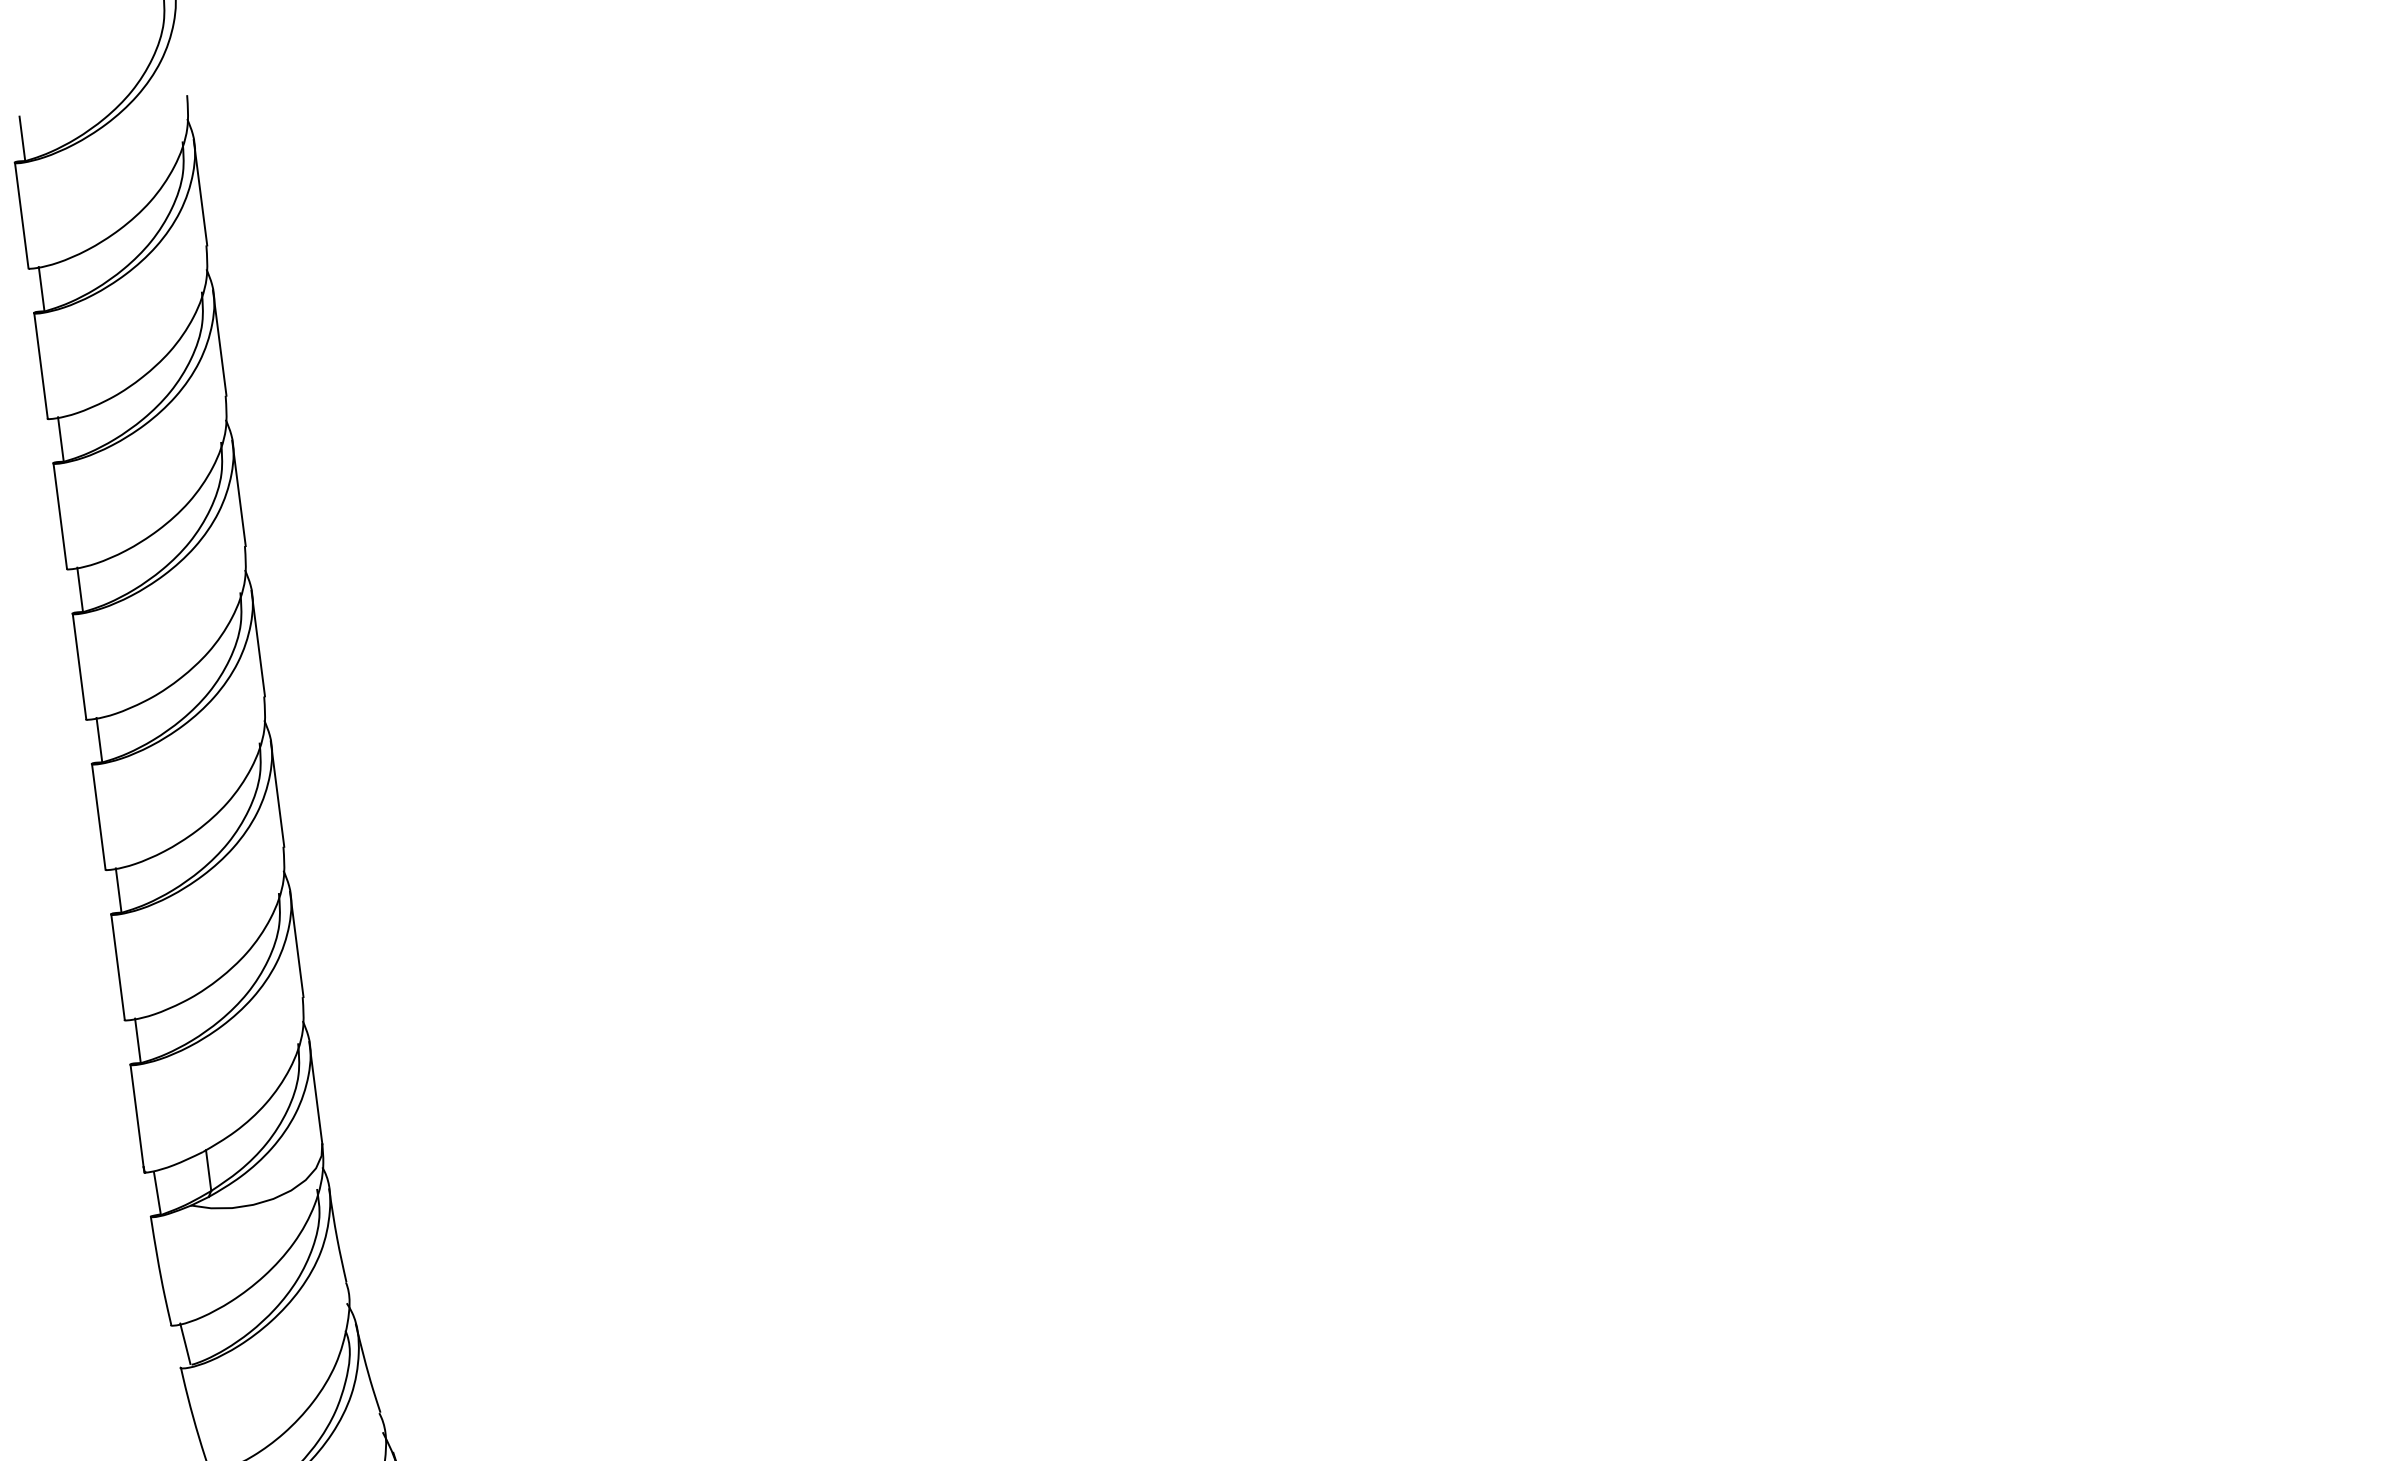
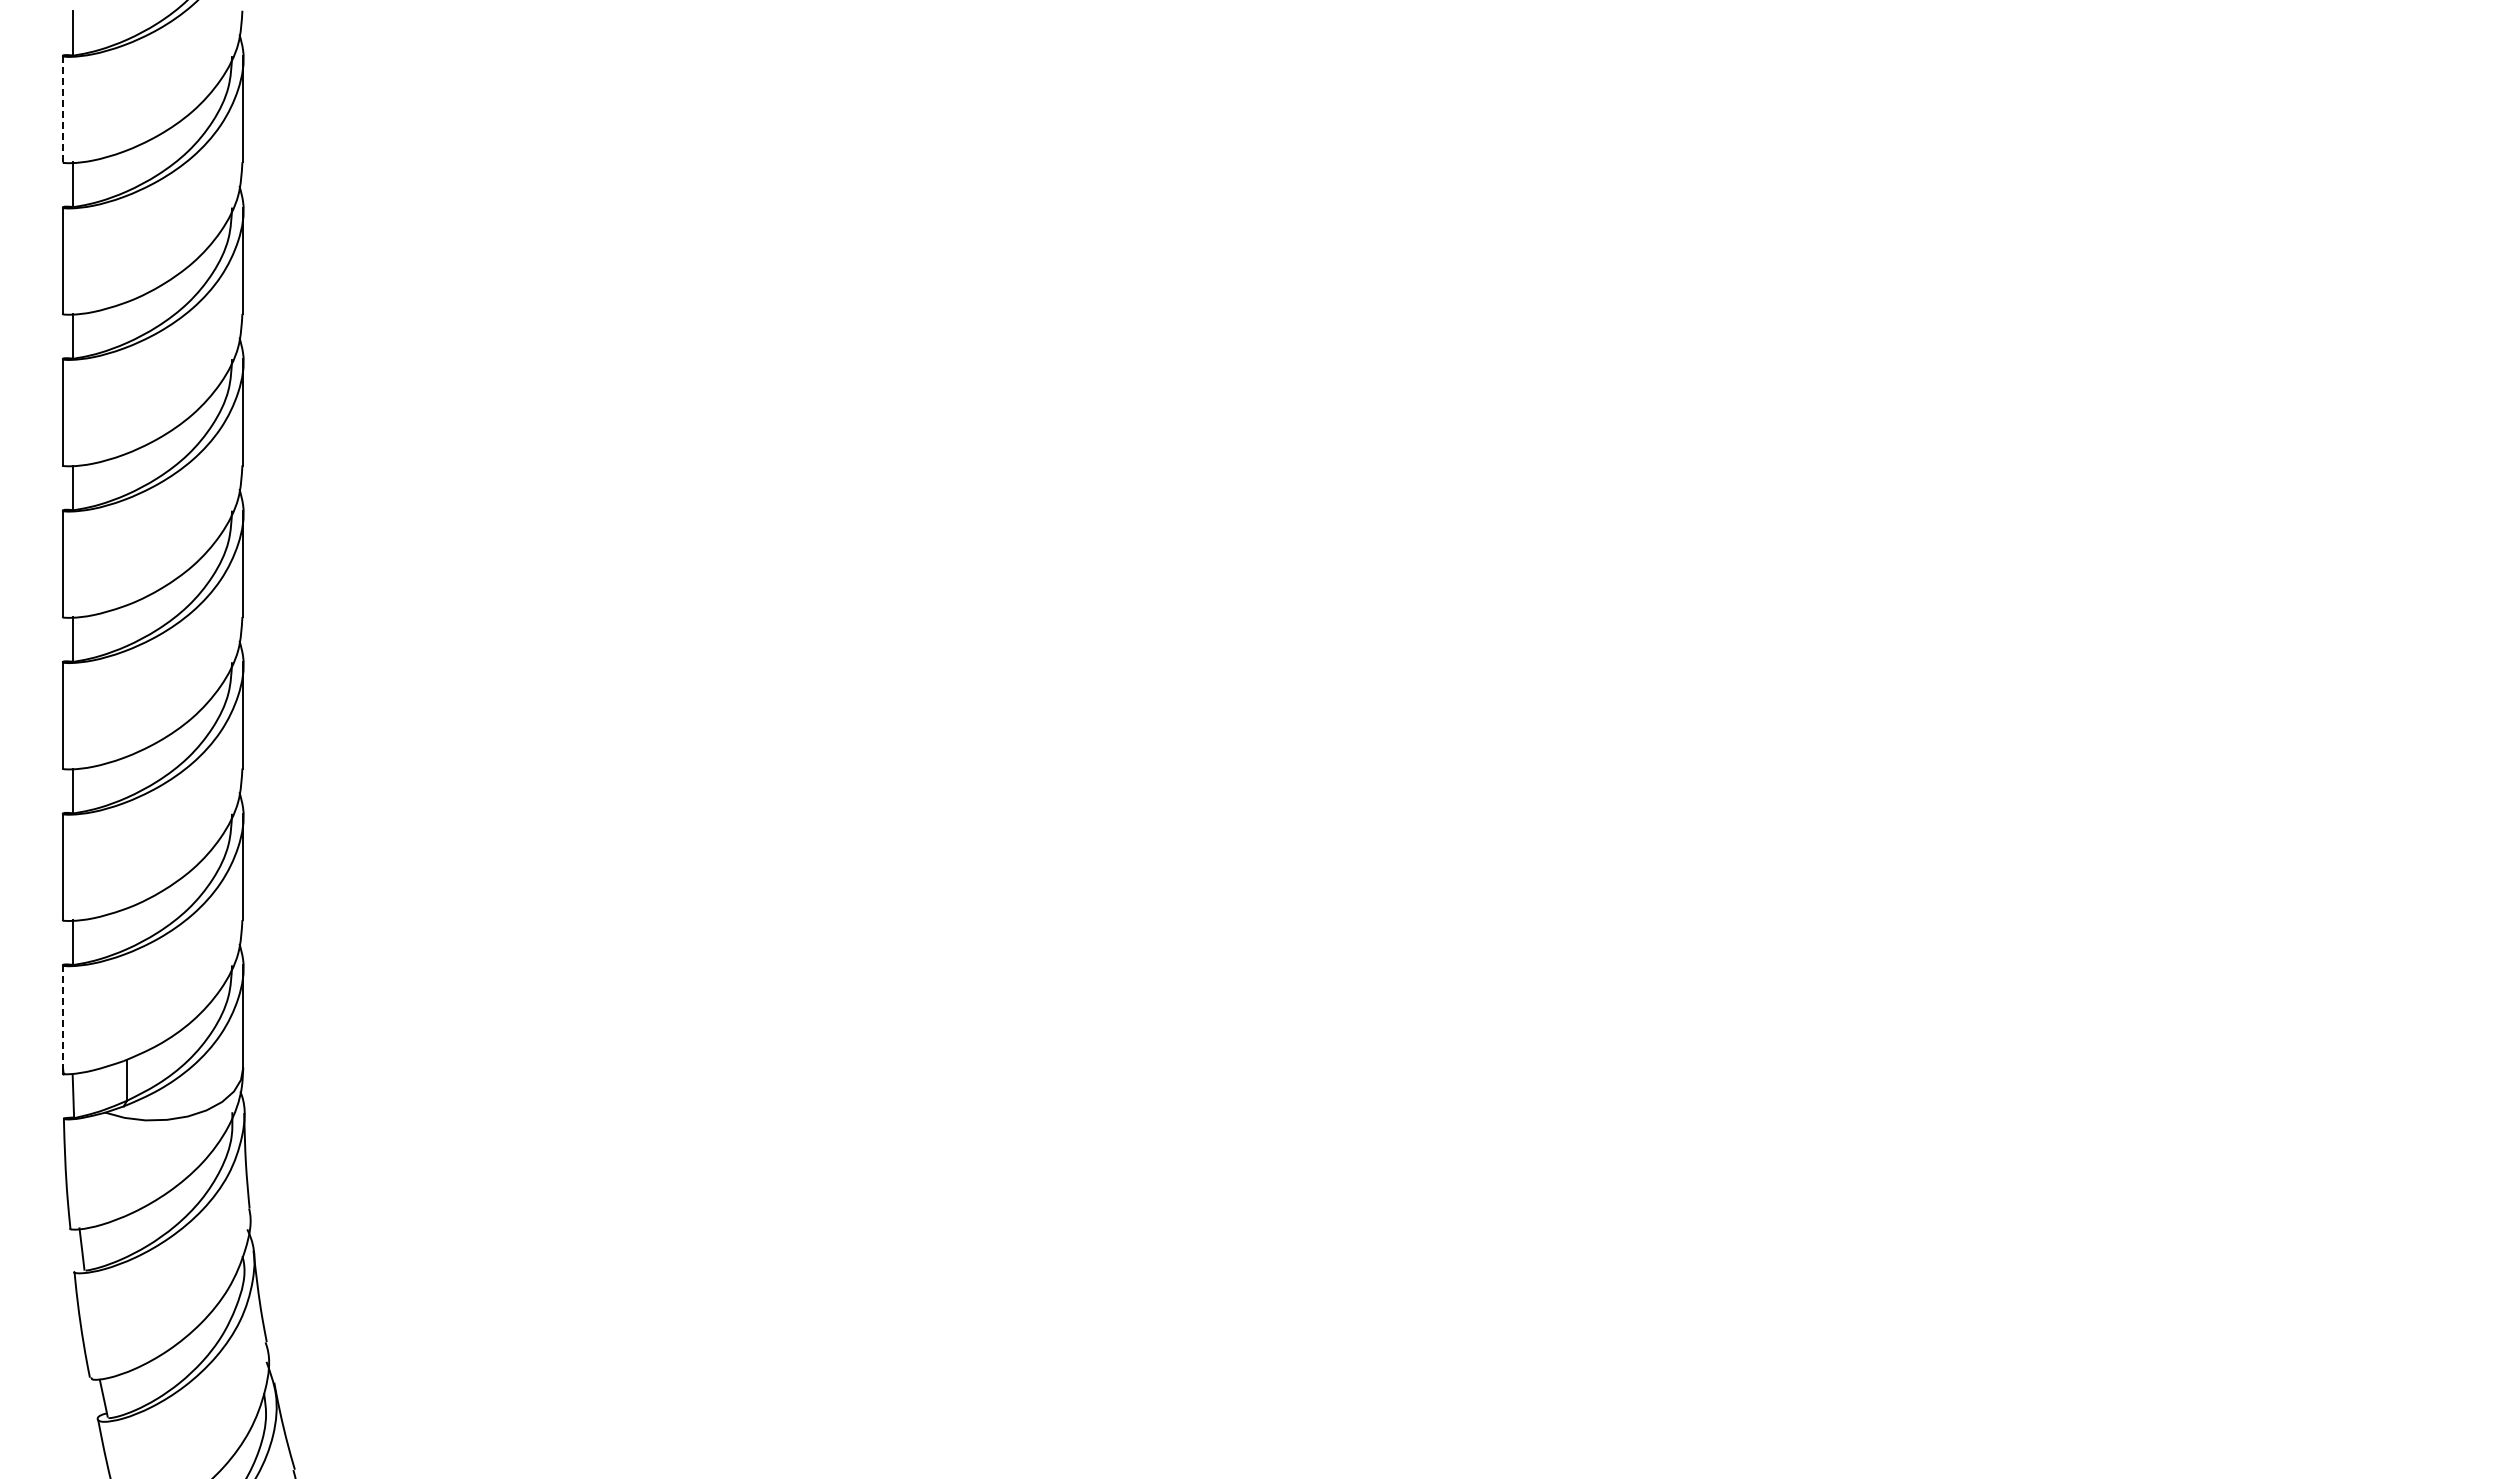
line: (22, 215) -> (63, 109), solid -> dashed
line: (137, 1116) -> (63, 1017), solid -> dashed

